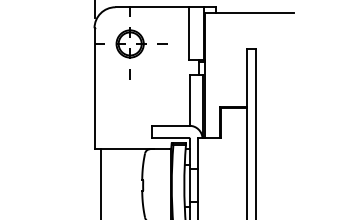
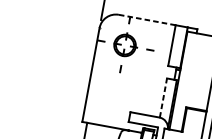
line: (152, 7) -> (147, 20), solid -> dashed
line: (189, 100) -> (163, 97), solid -> dashed

